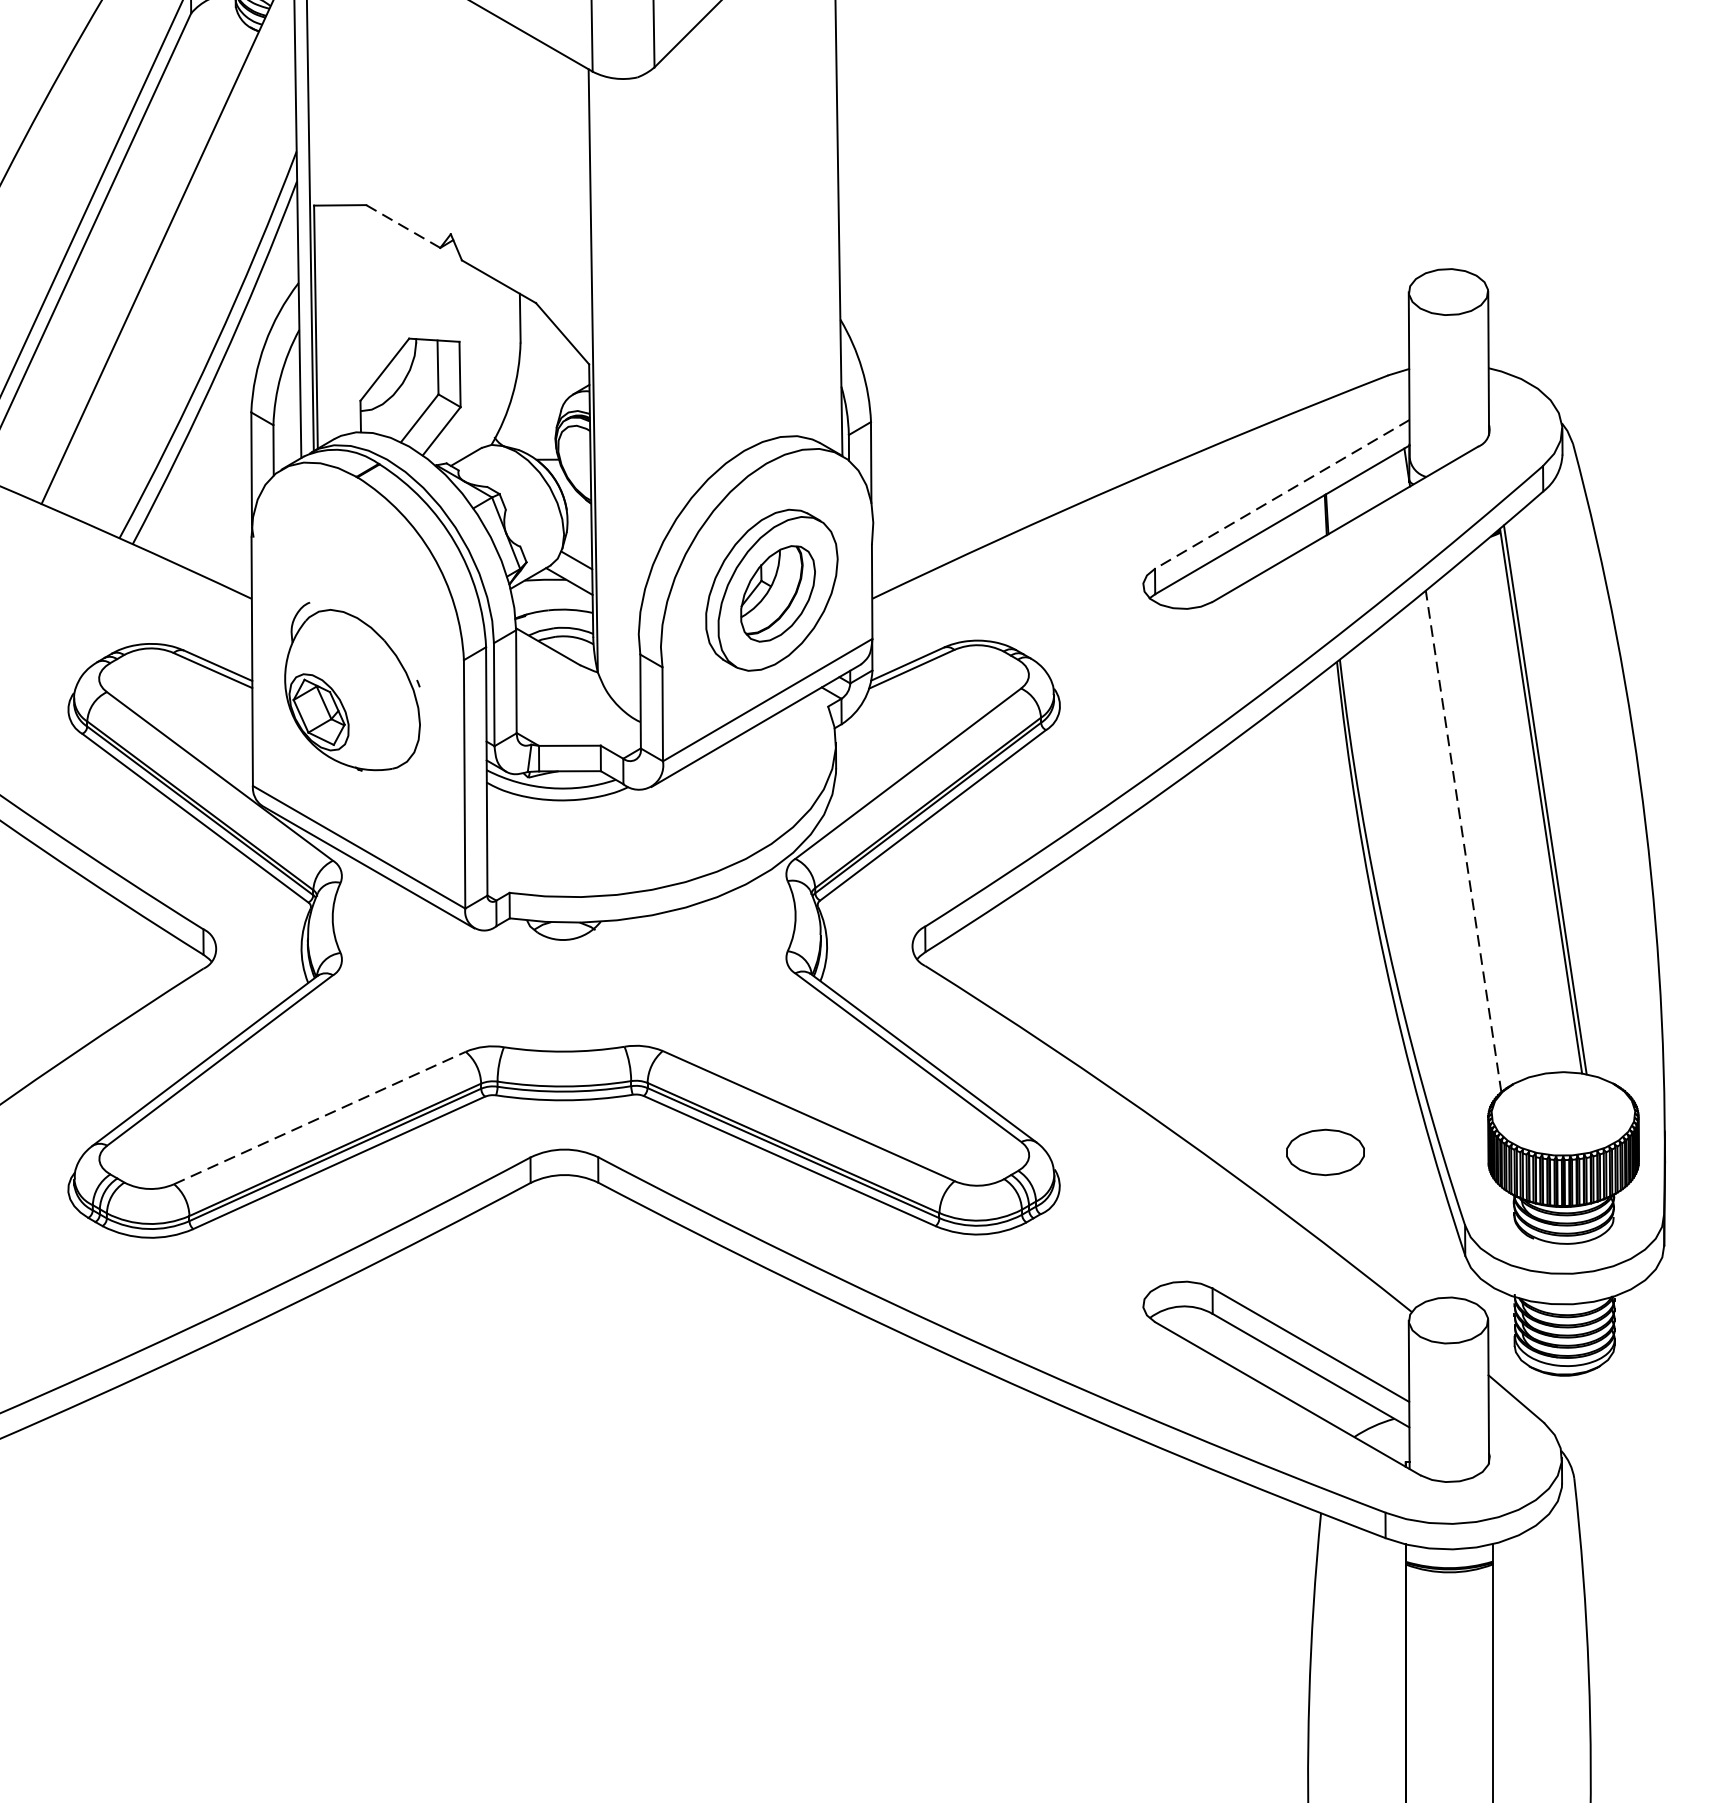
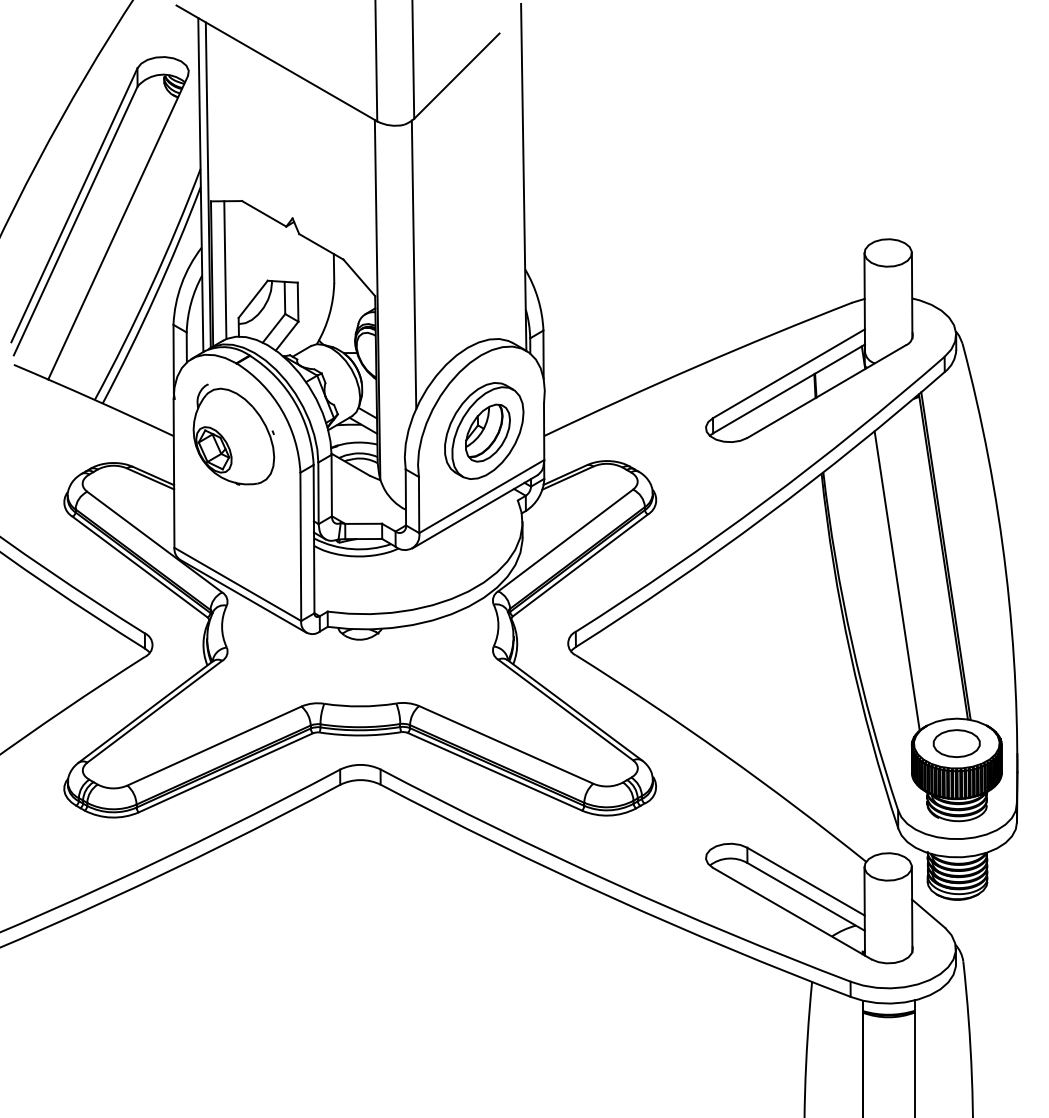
line: (403, 225) -> (264, 213), dashed -> solid
line: (653, 311) -> (413, 264), added
line: (338, 321) -> (225, 270), added
line: (1281, 493) -> (788, 373), dashed -> solid
part: (351, 686) -> (233, 434), moved
line: (1464, 840) -> (897, 580), dashed -> solid
line: (320, 1118) -> (214, 746), dashed -> solid
part: (1325, 1152) -> (956, 743), moved

